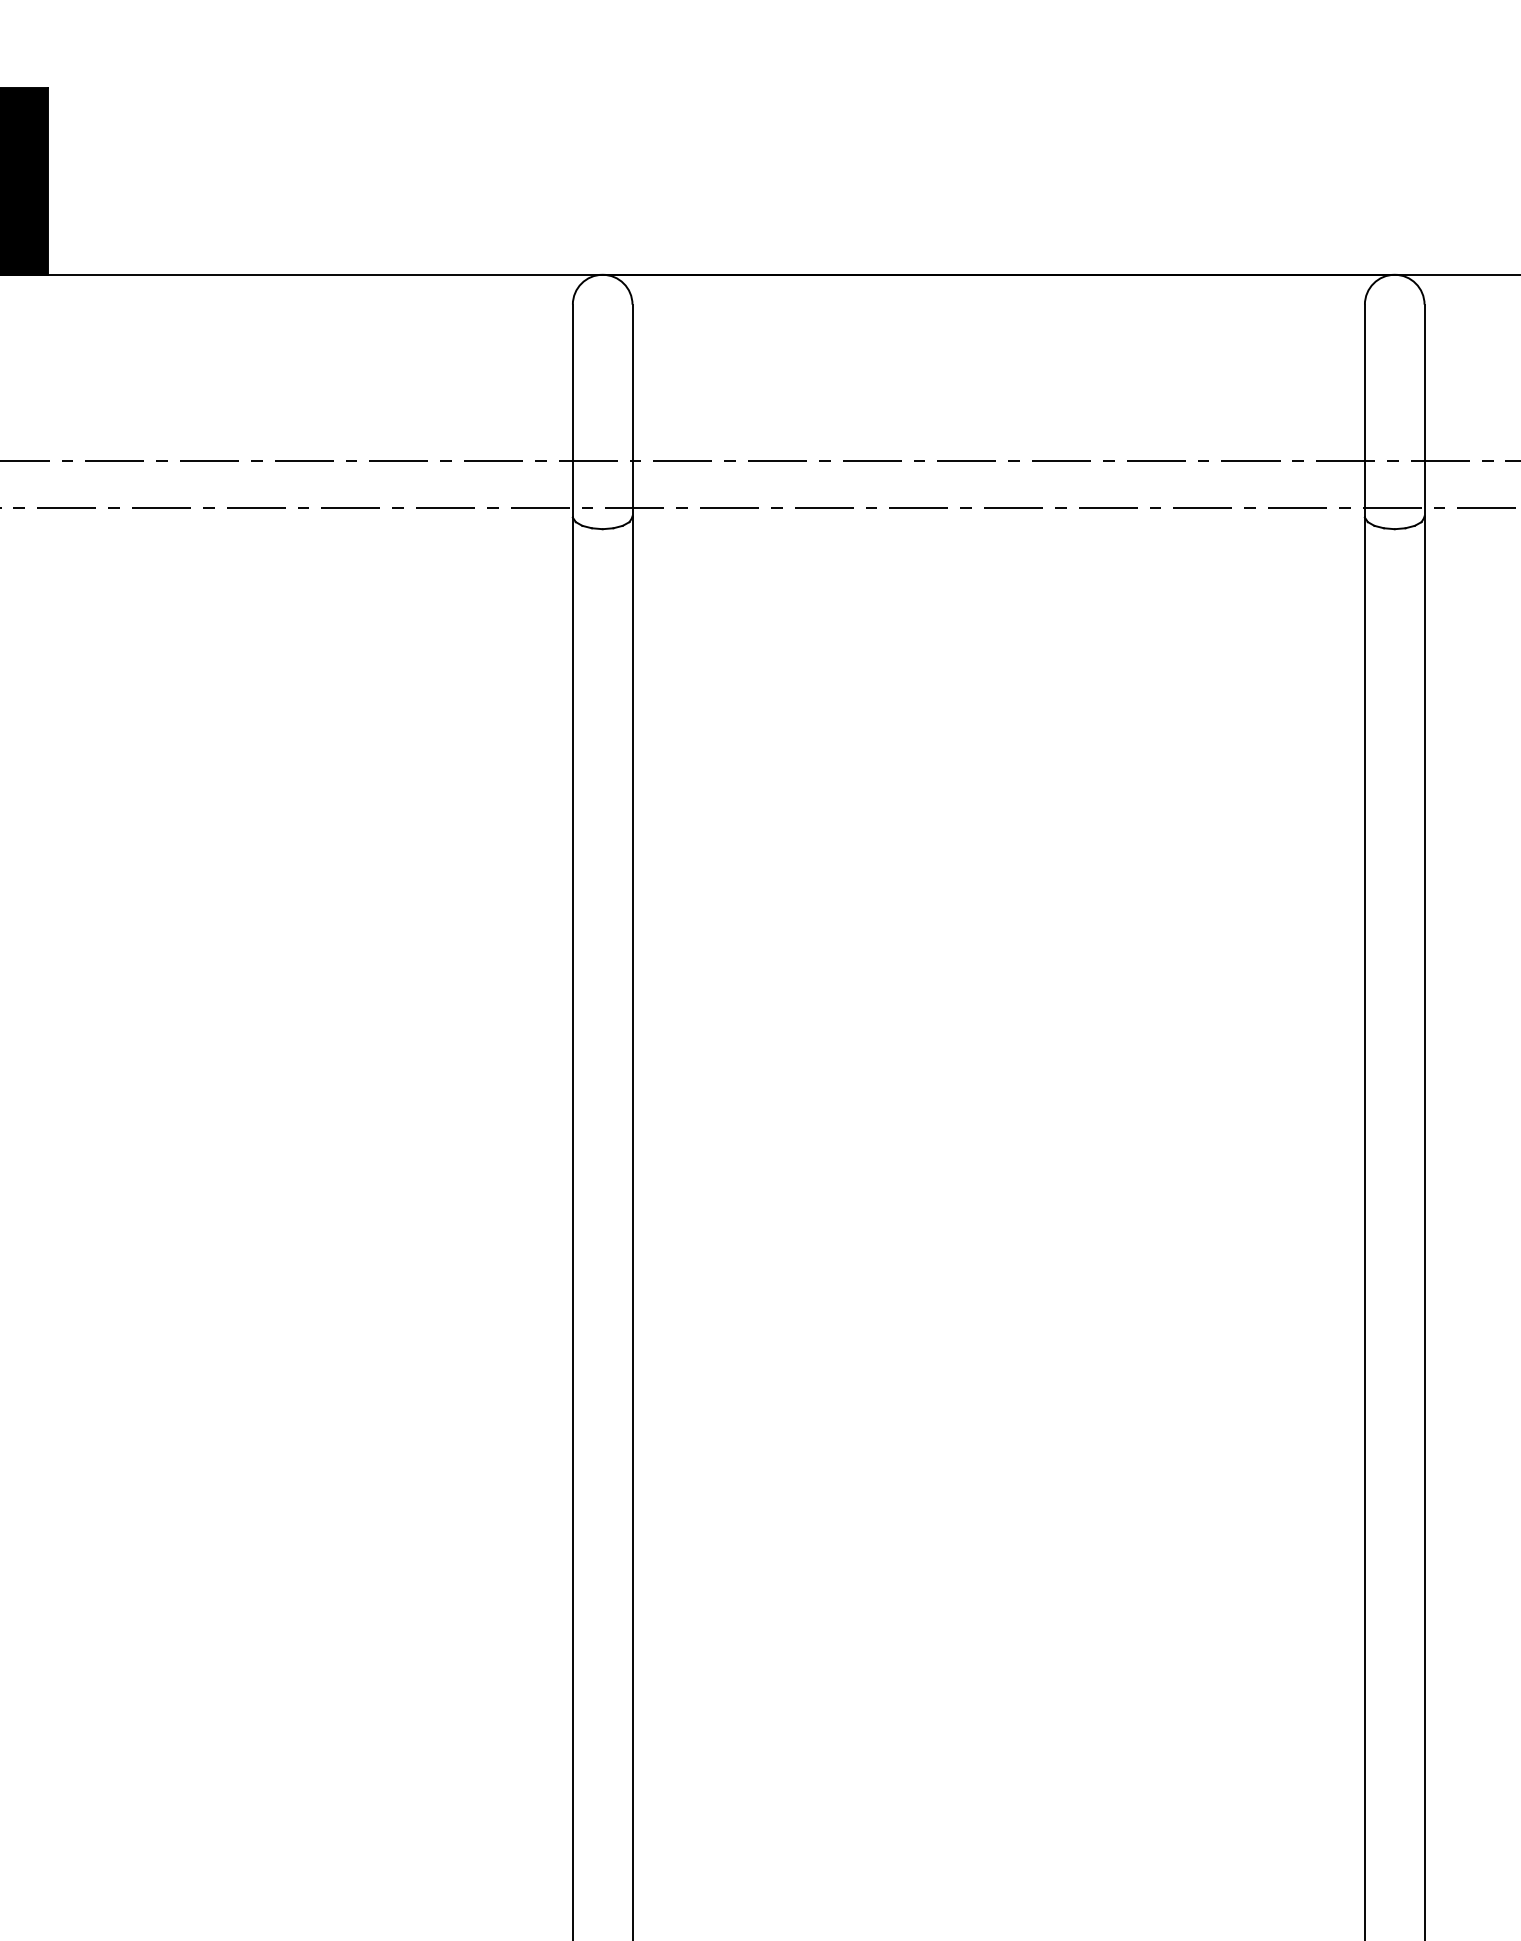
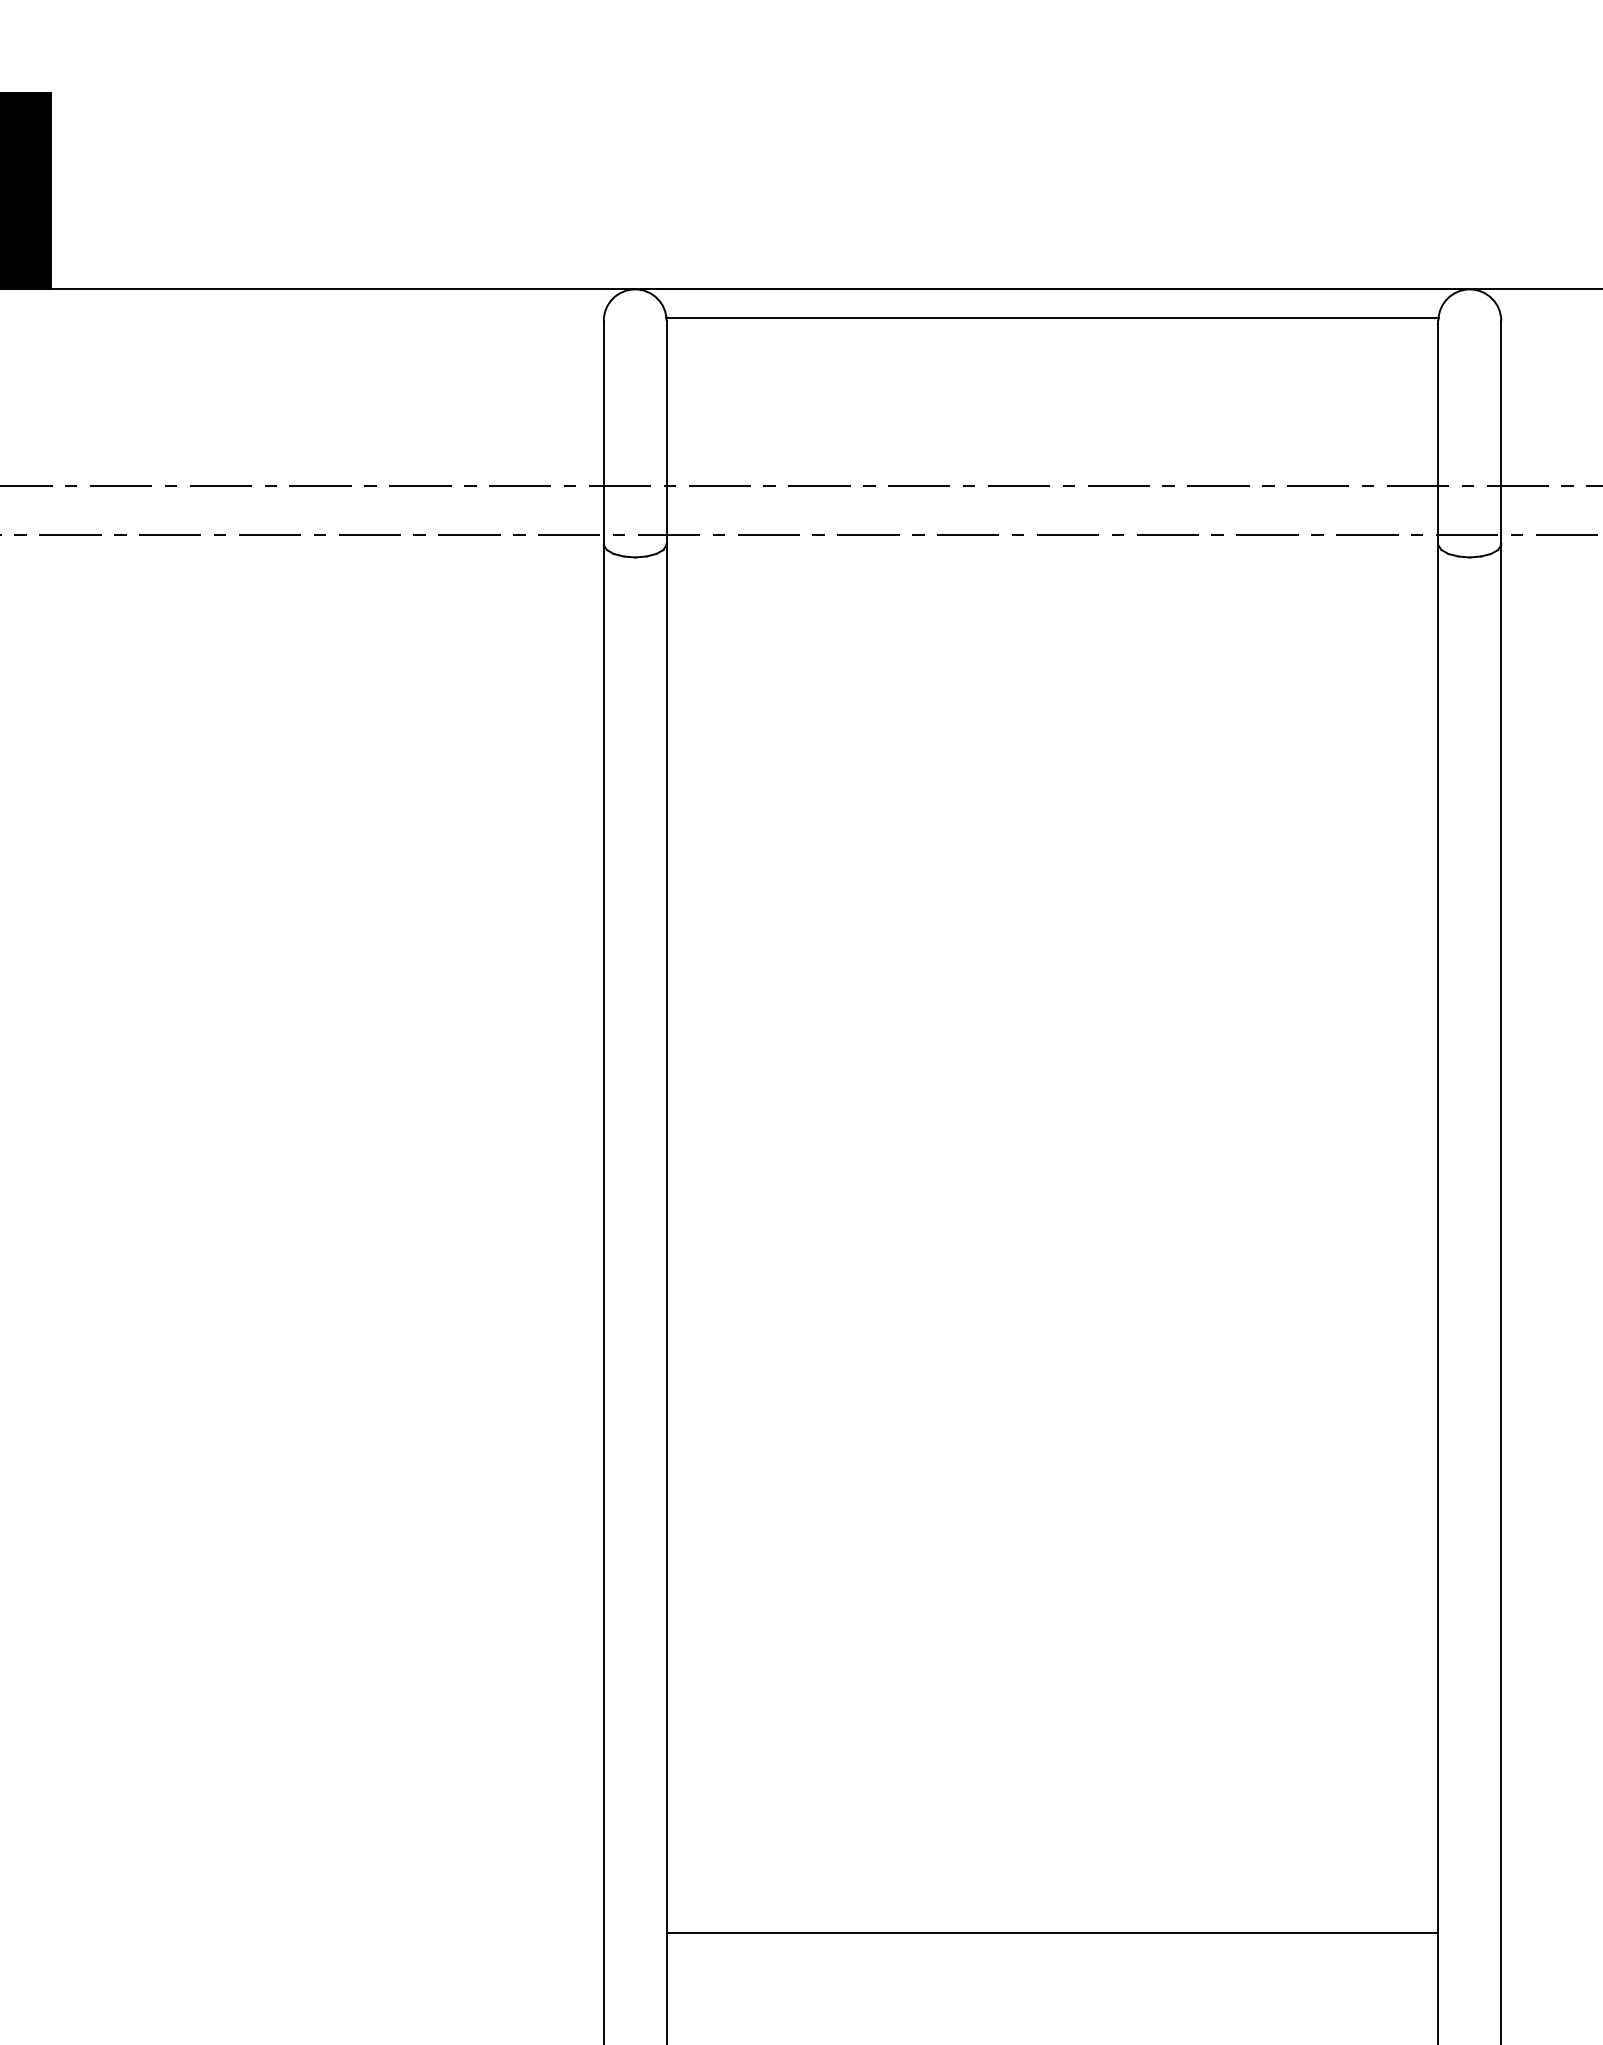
line: (998, 301) -> (1052, 317), added
line: (998, 1834) -> (1052, 1932), added

